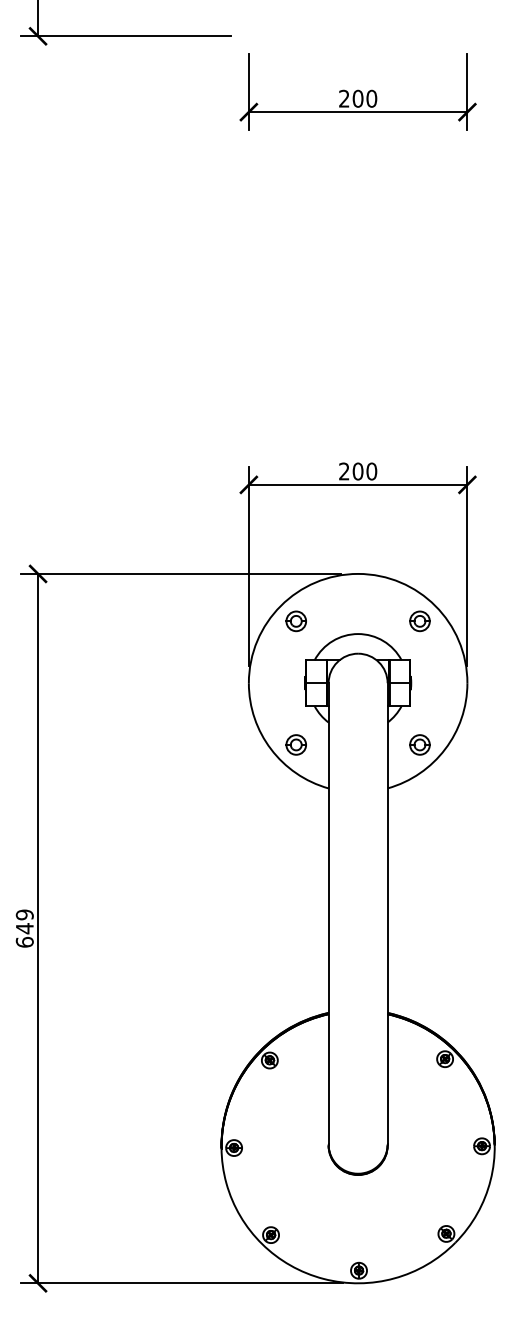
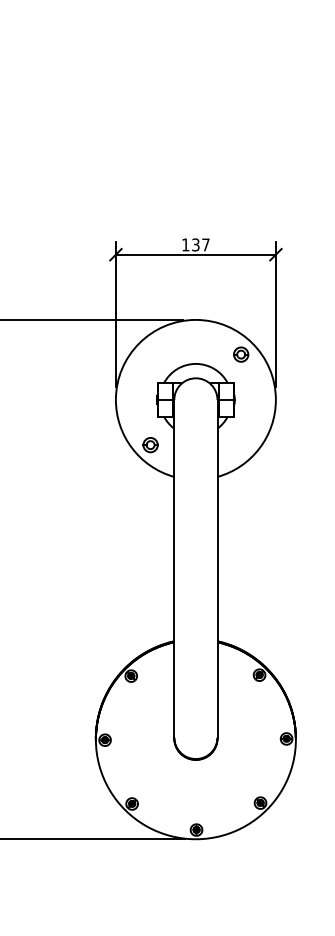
text: (358, 471) -> (196, 244), 200 -> 137
part: (295, 621) -> (150, 354), removed
part: (419, 744) -> (240, 444), removed

